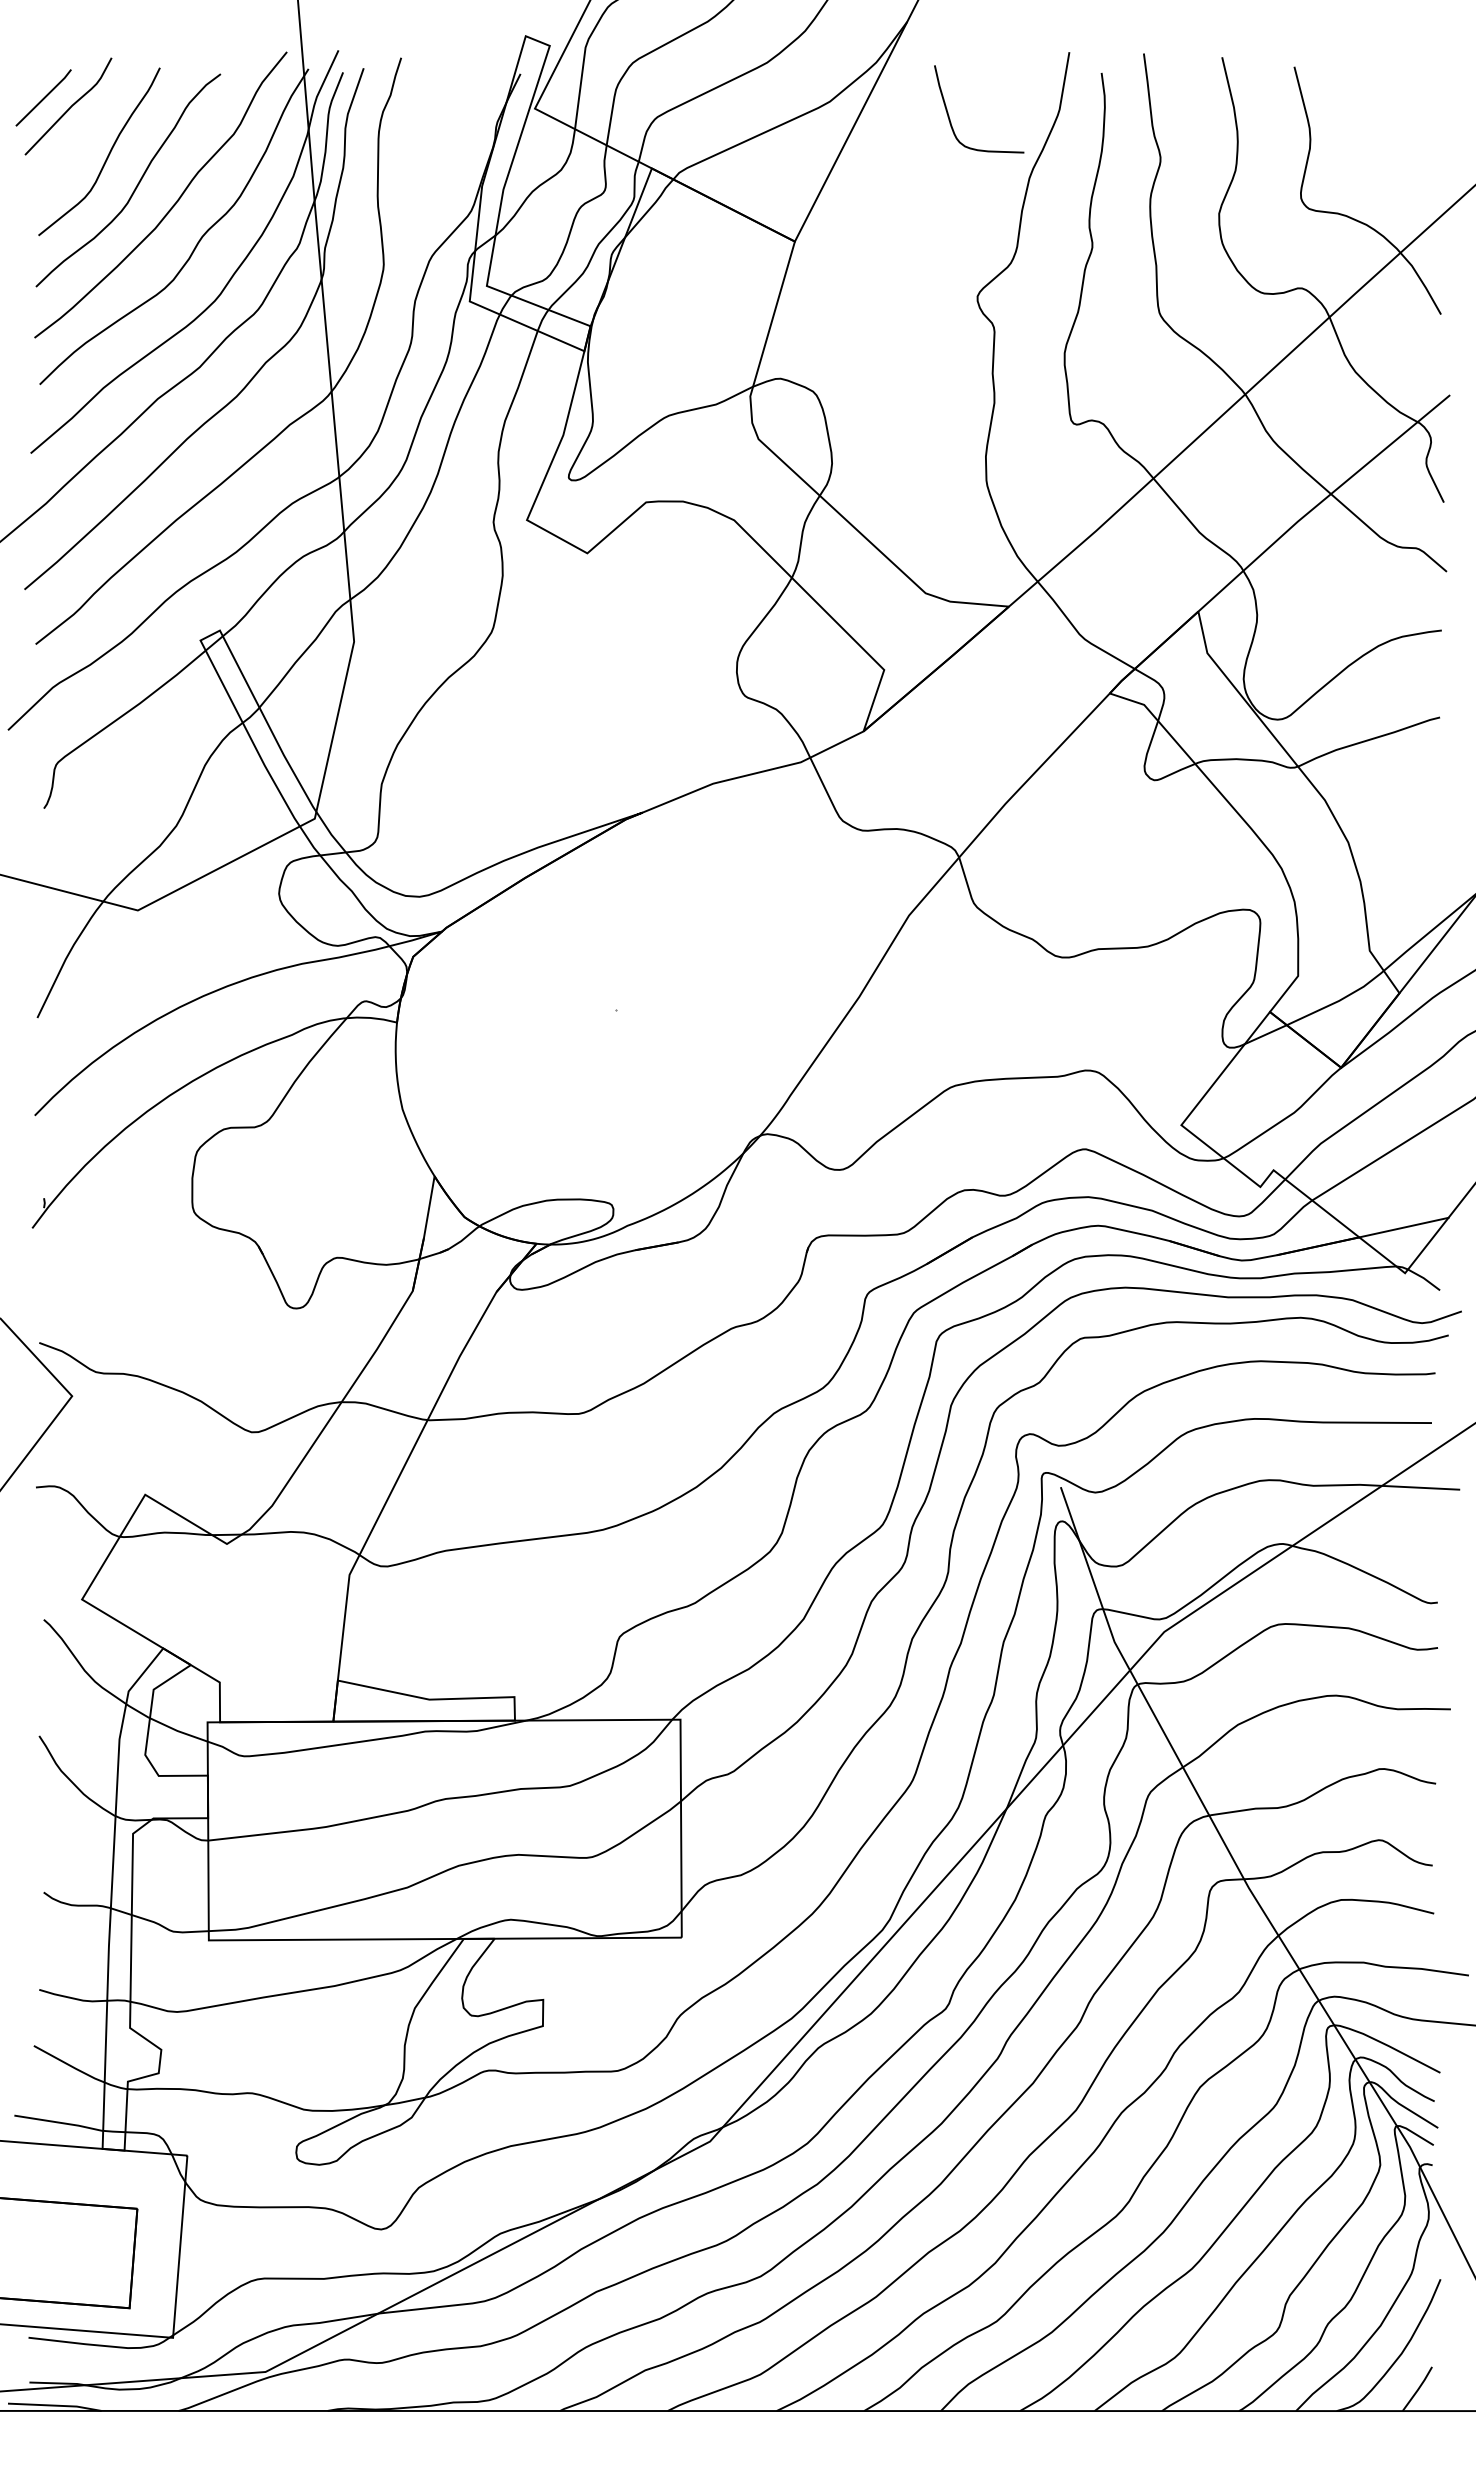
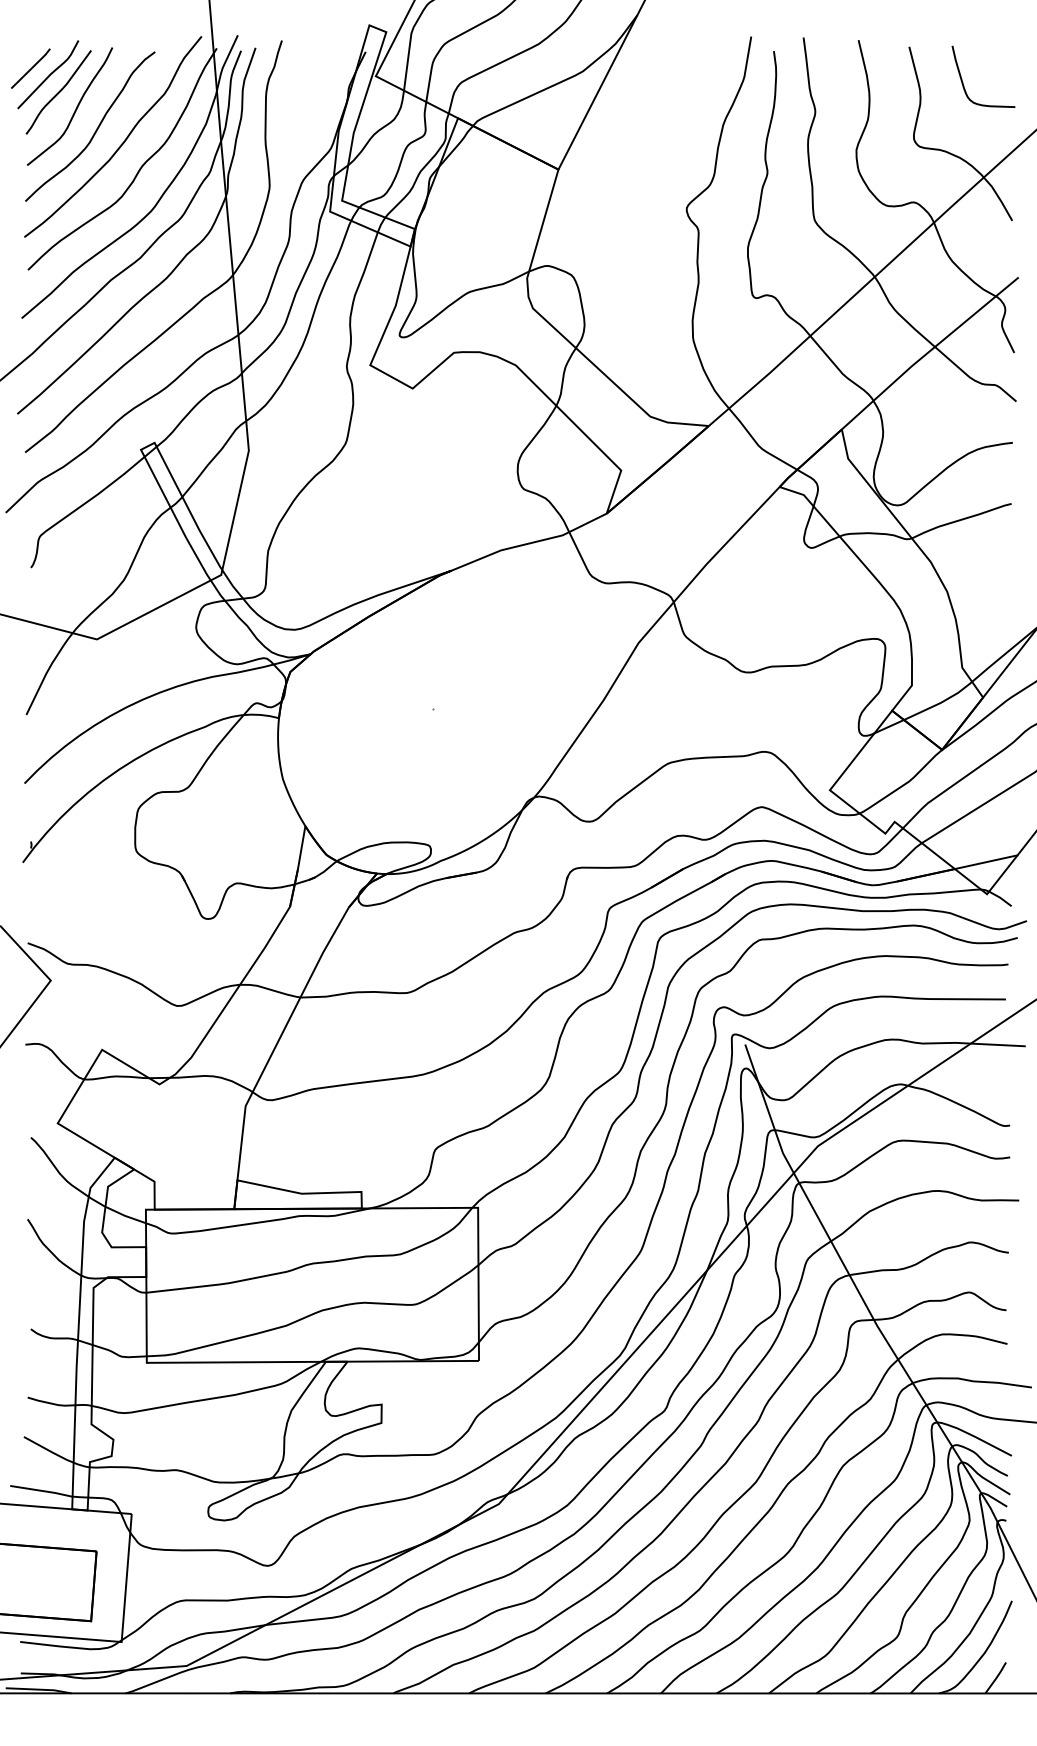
curve: (949, 115) -> (962, 81), moved
curve: (83, 131) -> (58, 92), added

